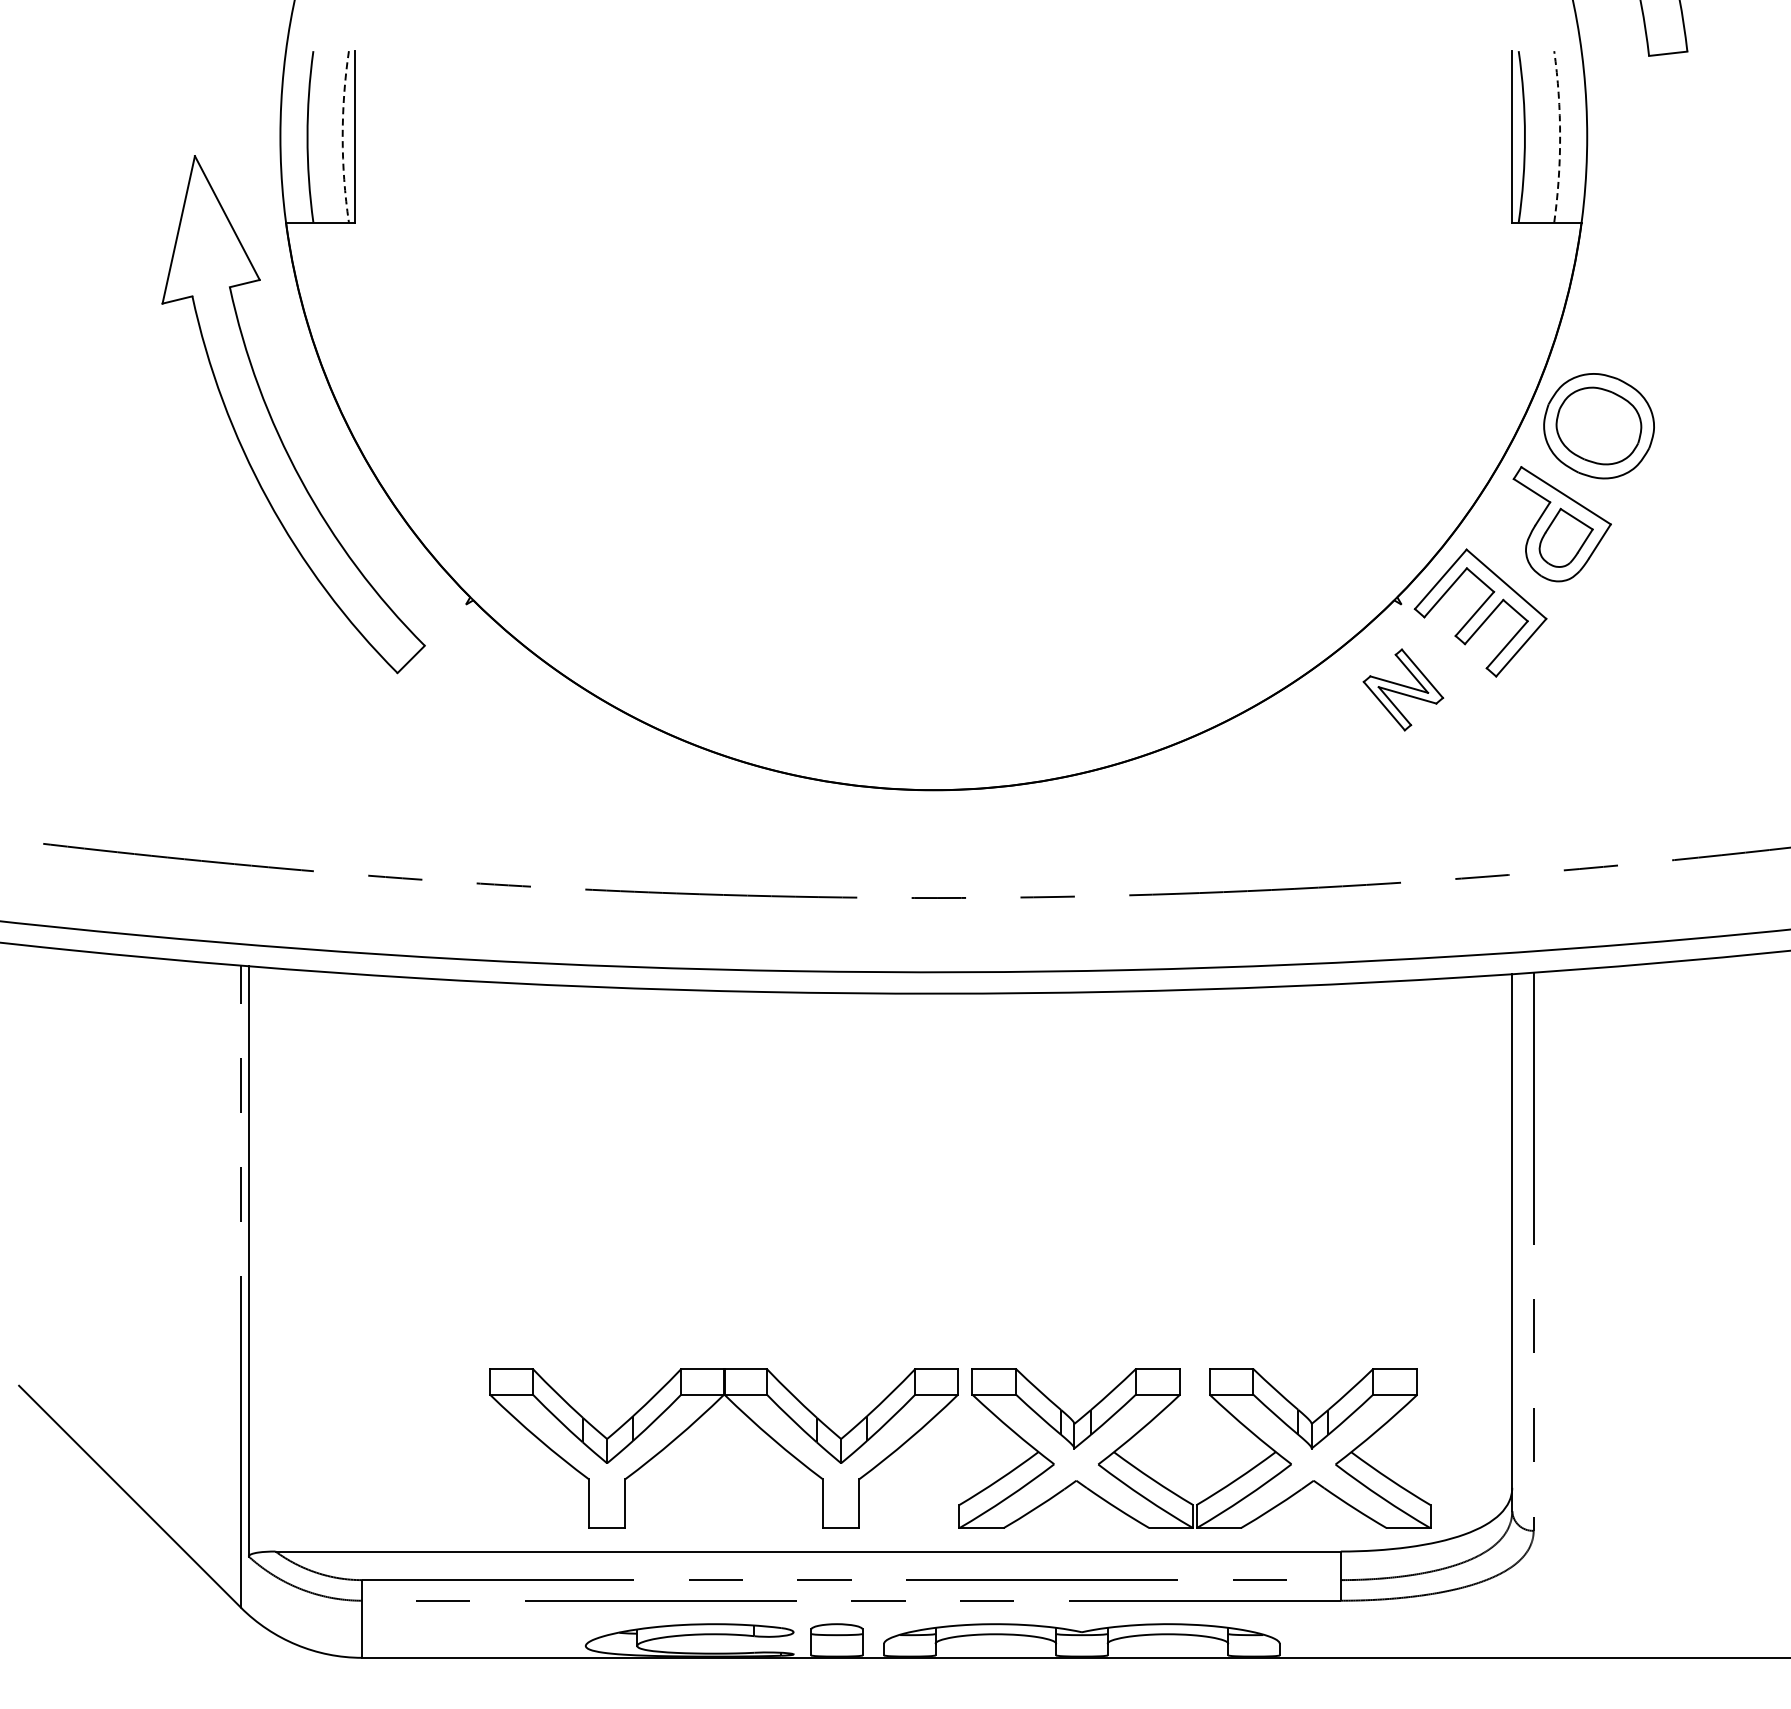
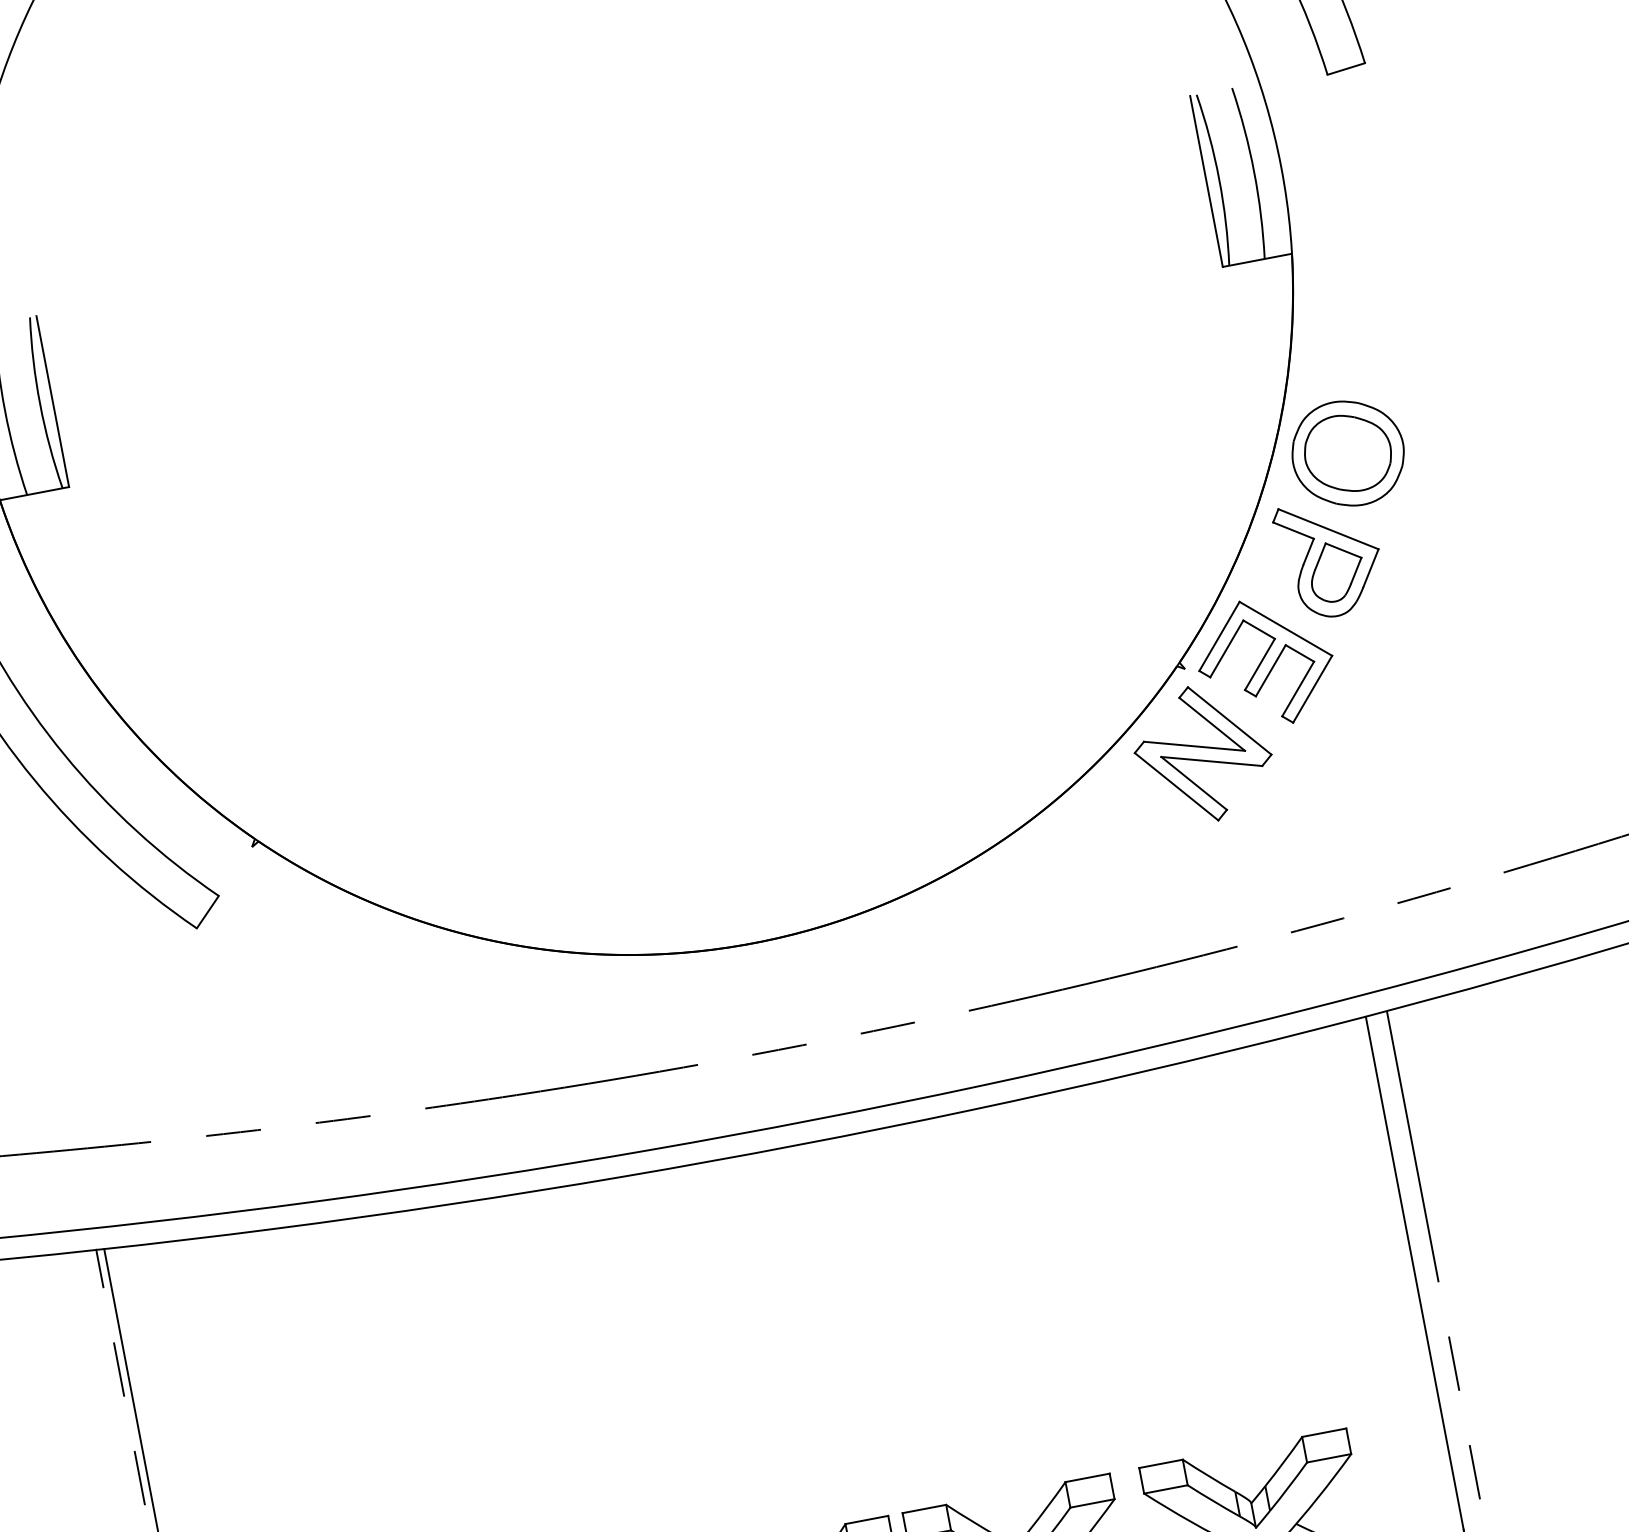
arc: (342, 136) -> (39, 403), dashed -> solid
arc: (1560, 136) -> (1254, 171), dashed -> solid
part: (1403, 689) -> (1203, 753), size x1.67

